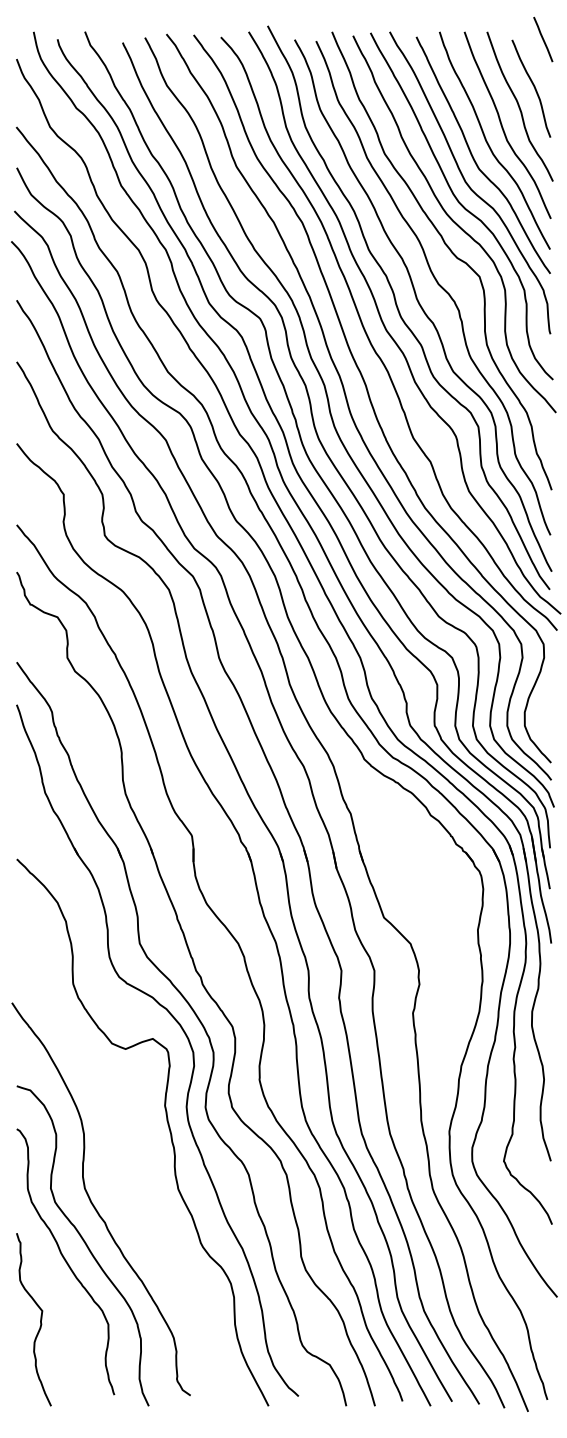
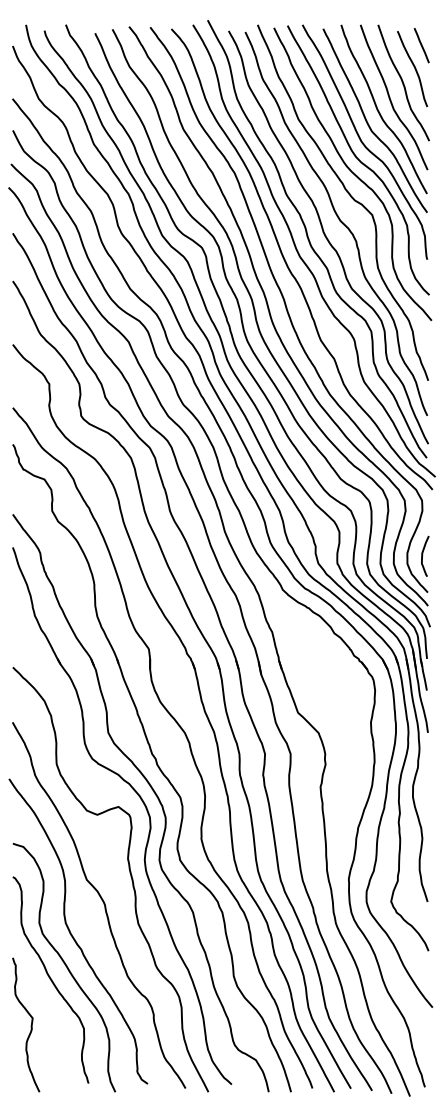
line: (543, 39) -> (421, 45), moved
curve: (544, 716) -> (422, 556), added
curve: (133, 1163) -> (103, 903), added

